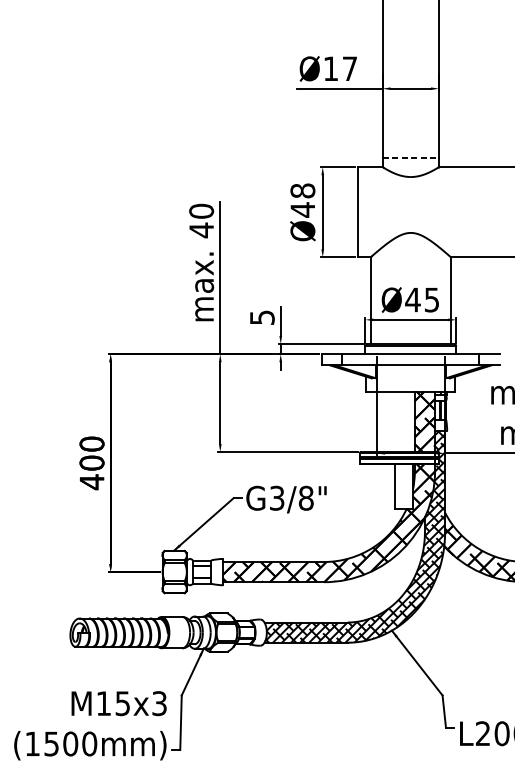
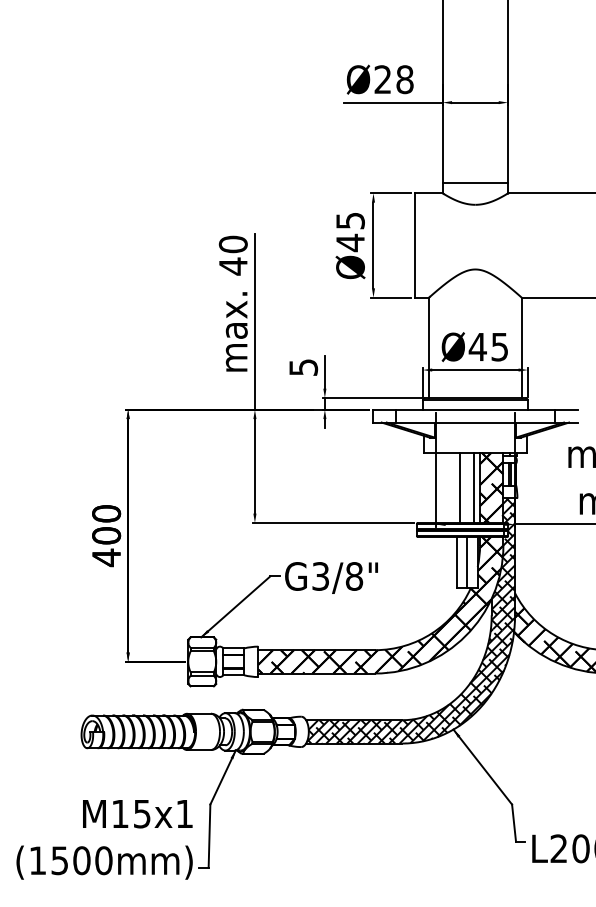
text: (340, 68) -> (393, 79), Ø17 -> Ø28
line: (410, 157) -> (475, 182), dashed -> solid
text: (302, 190) -> (350, 220), Ø48 -> Ø45
line: (397, 421) -> (460, 487), added
line: (410, 421) -> (474, 487), added
line: (404, 486) -> (467, 562), added
text: (159, 703) -> (184, 813), M15x3 -> M15x1

